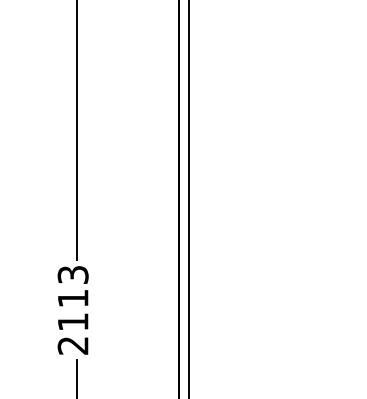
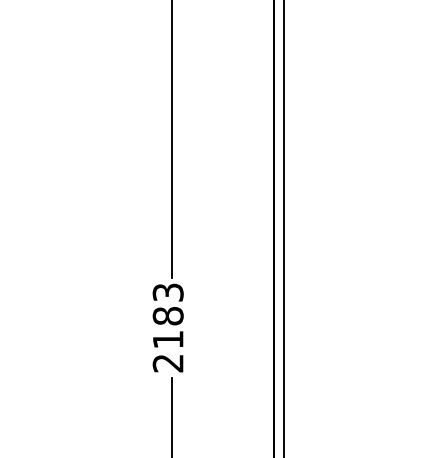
text: (72, 298) -> (167, 316), 2113 -> 2183

